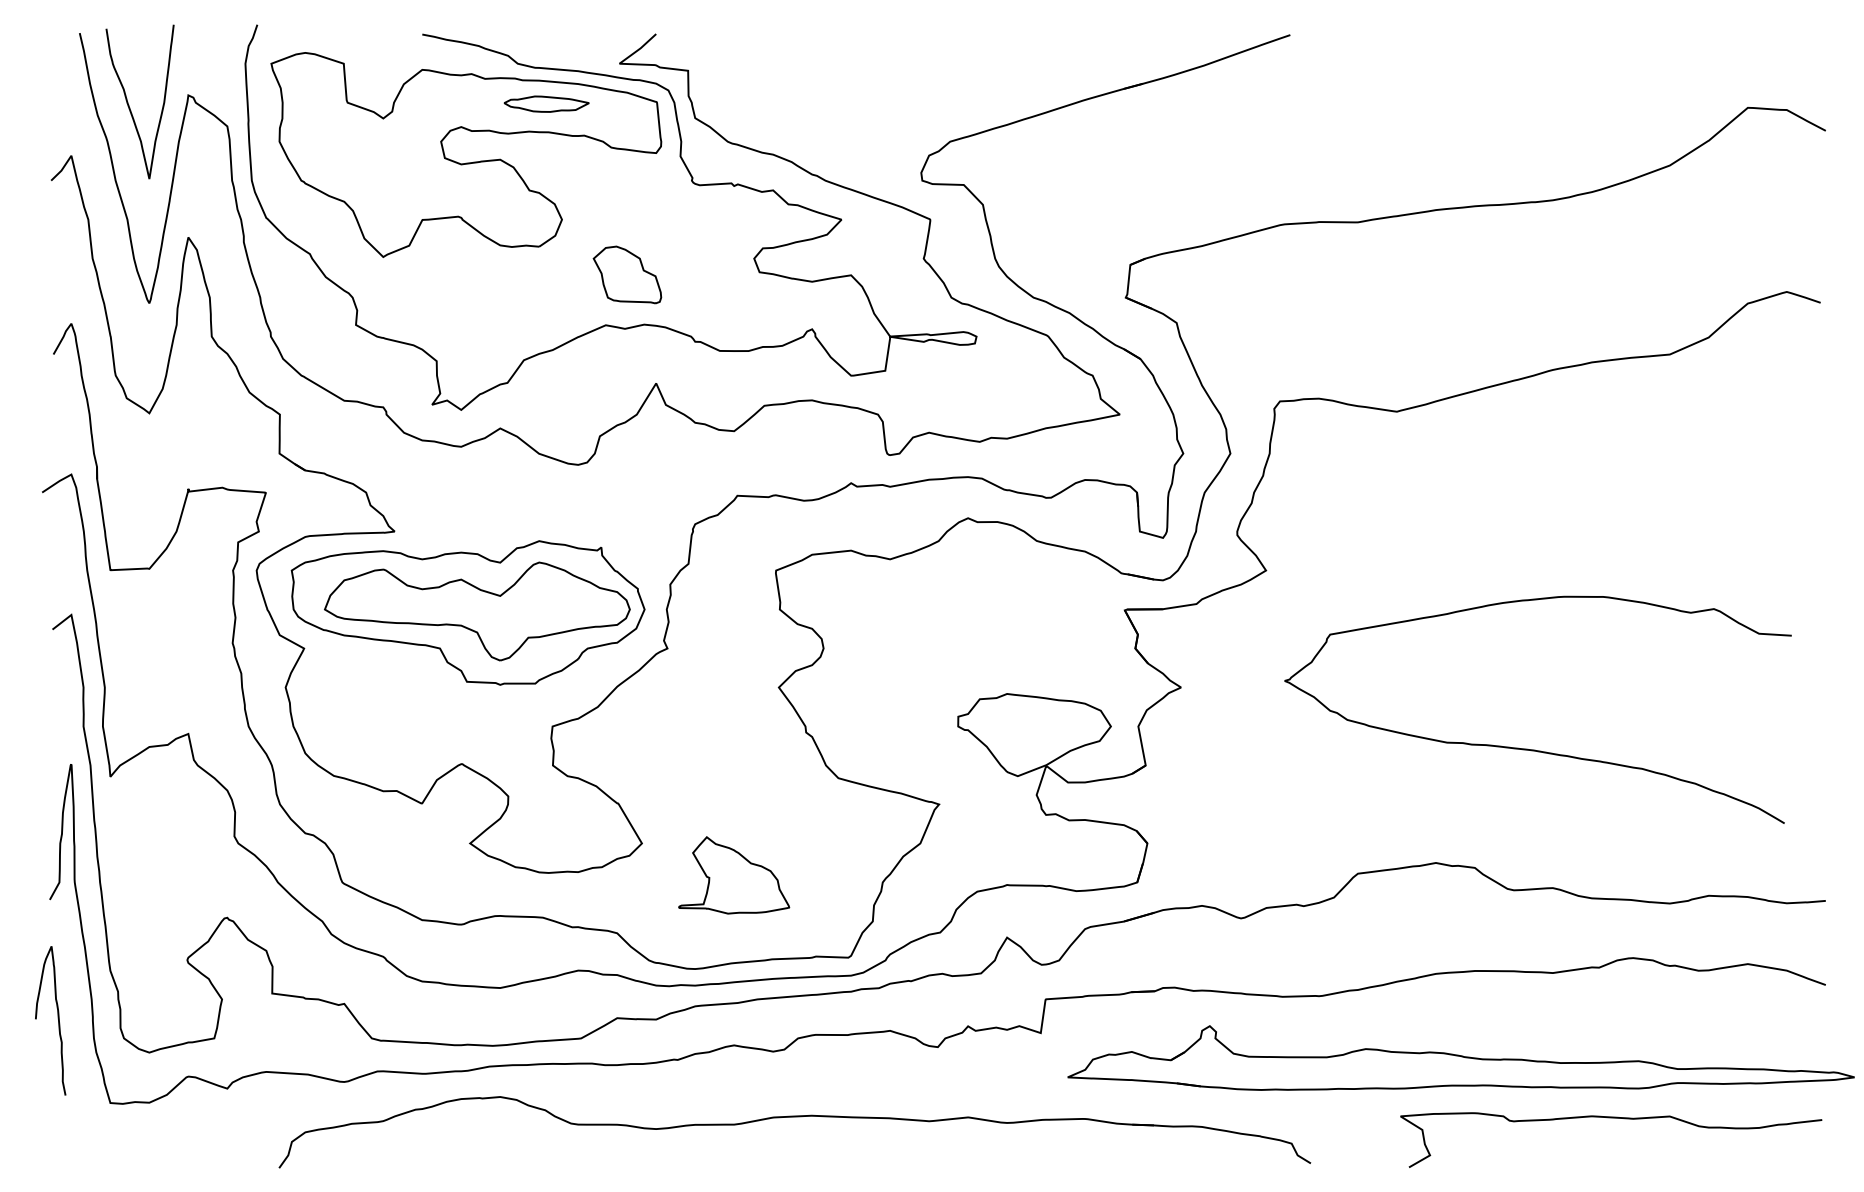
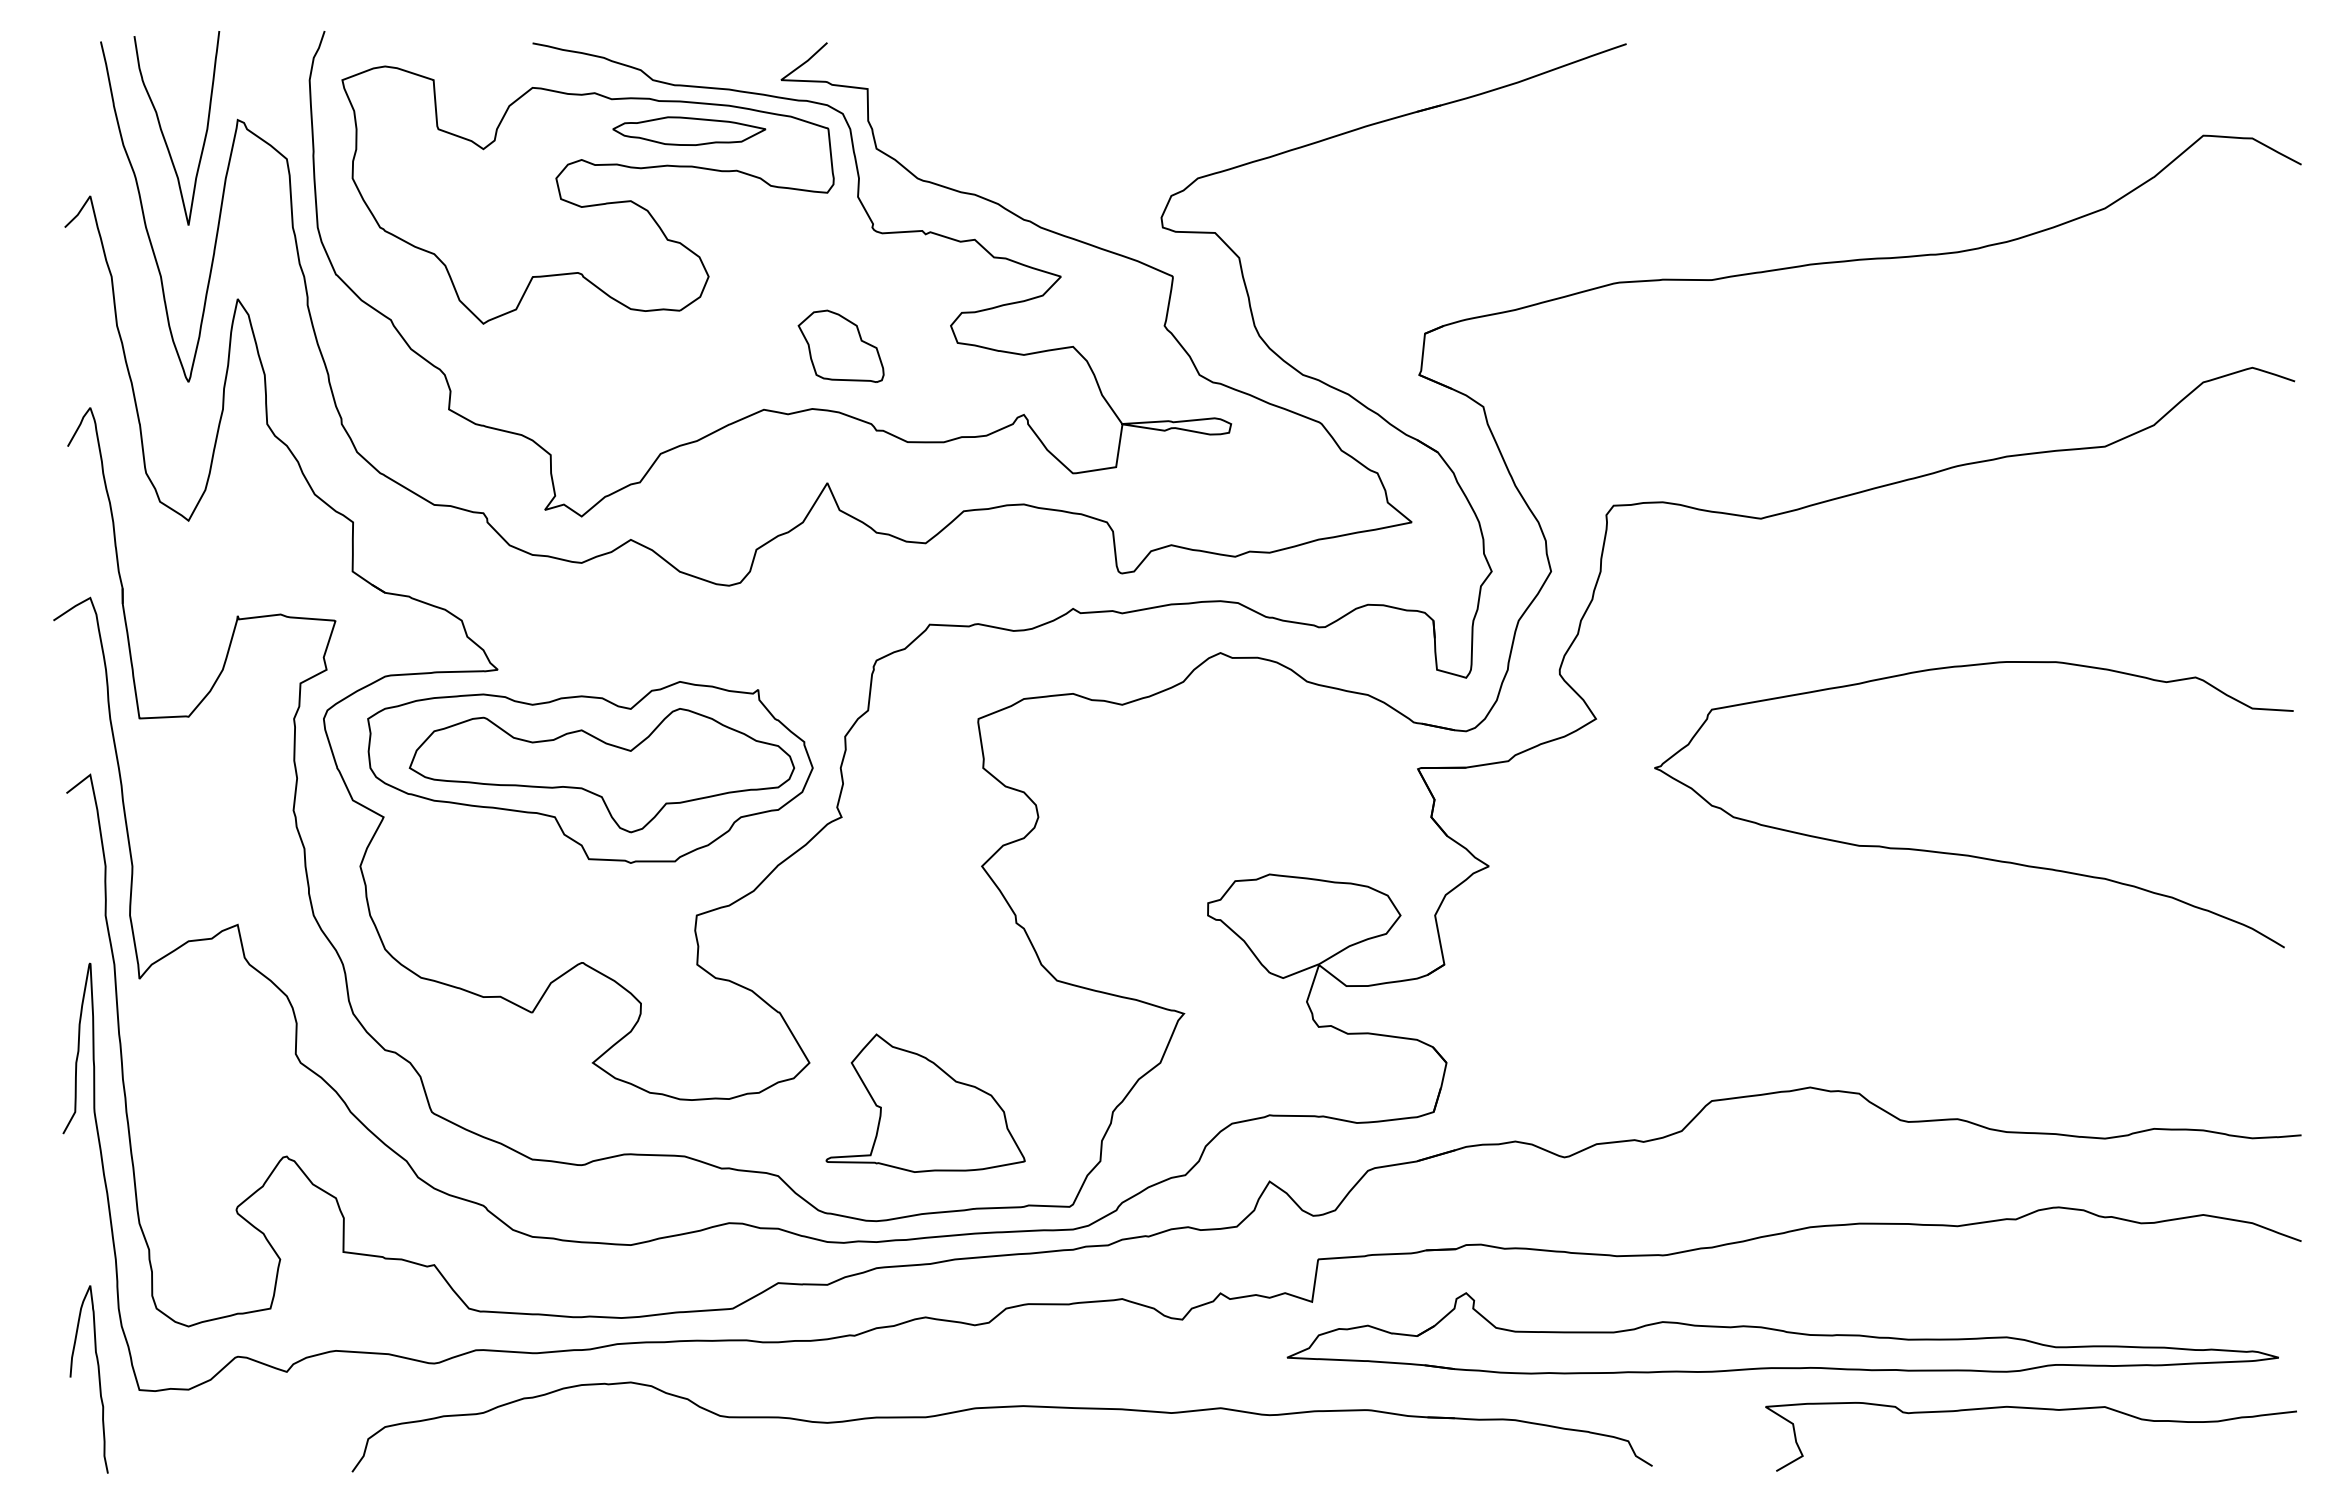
part: (546, 103) -> (689, 130), size x1.43
part: (626, 274) -> (840, 345), moved
curve: (1533, 749) -> (1968, 854), moved
part: (734, 874) -> (925, 1102), size x1.43
curve: (58, 1020) -> (98, 1379), moved
part: (1460, 1058) -> (1782, 1333), moved

